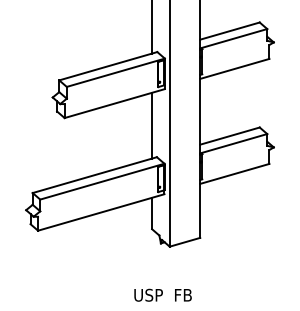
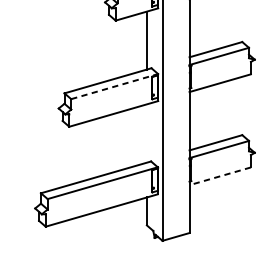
line: (116, 72) -> (115, 86), solid -> dashed
line: (152, 125) -> (147, 133), removed
line: (234, 174) -> (219, 176), solid -> dashed

